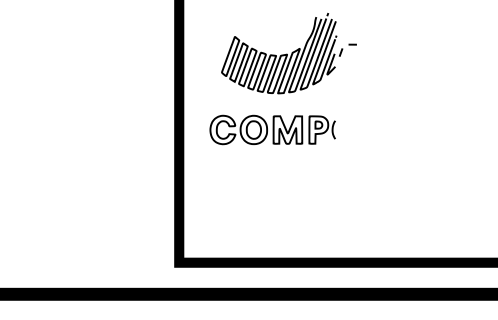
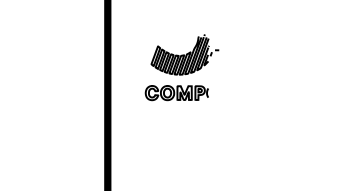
part: (282, 79) -> (181, 67), size x0.7

